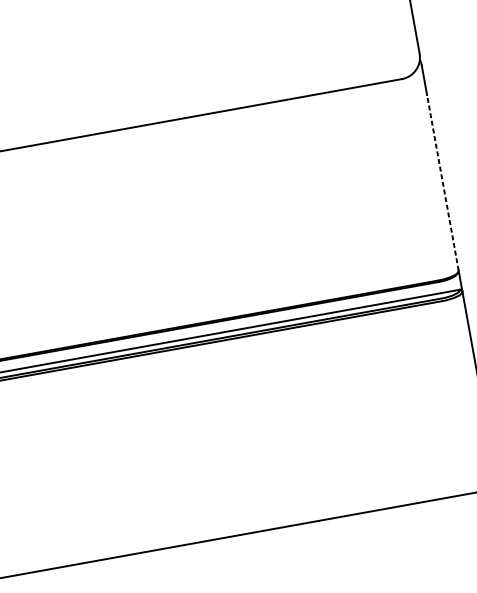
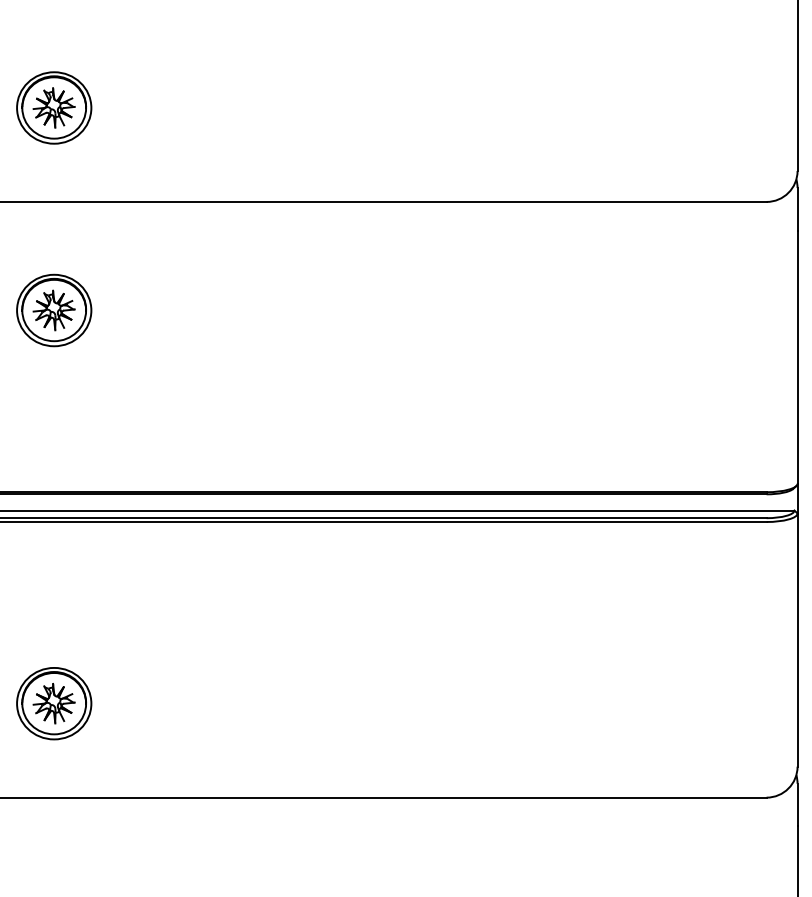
line: (442, 183) -> (797, 357), dashed -> solid

